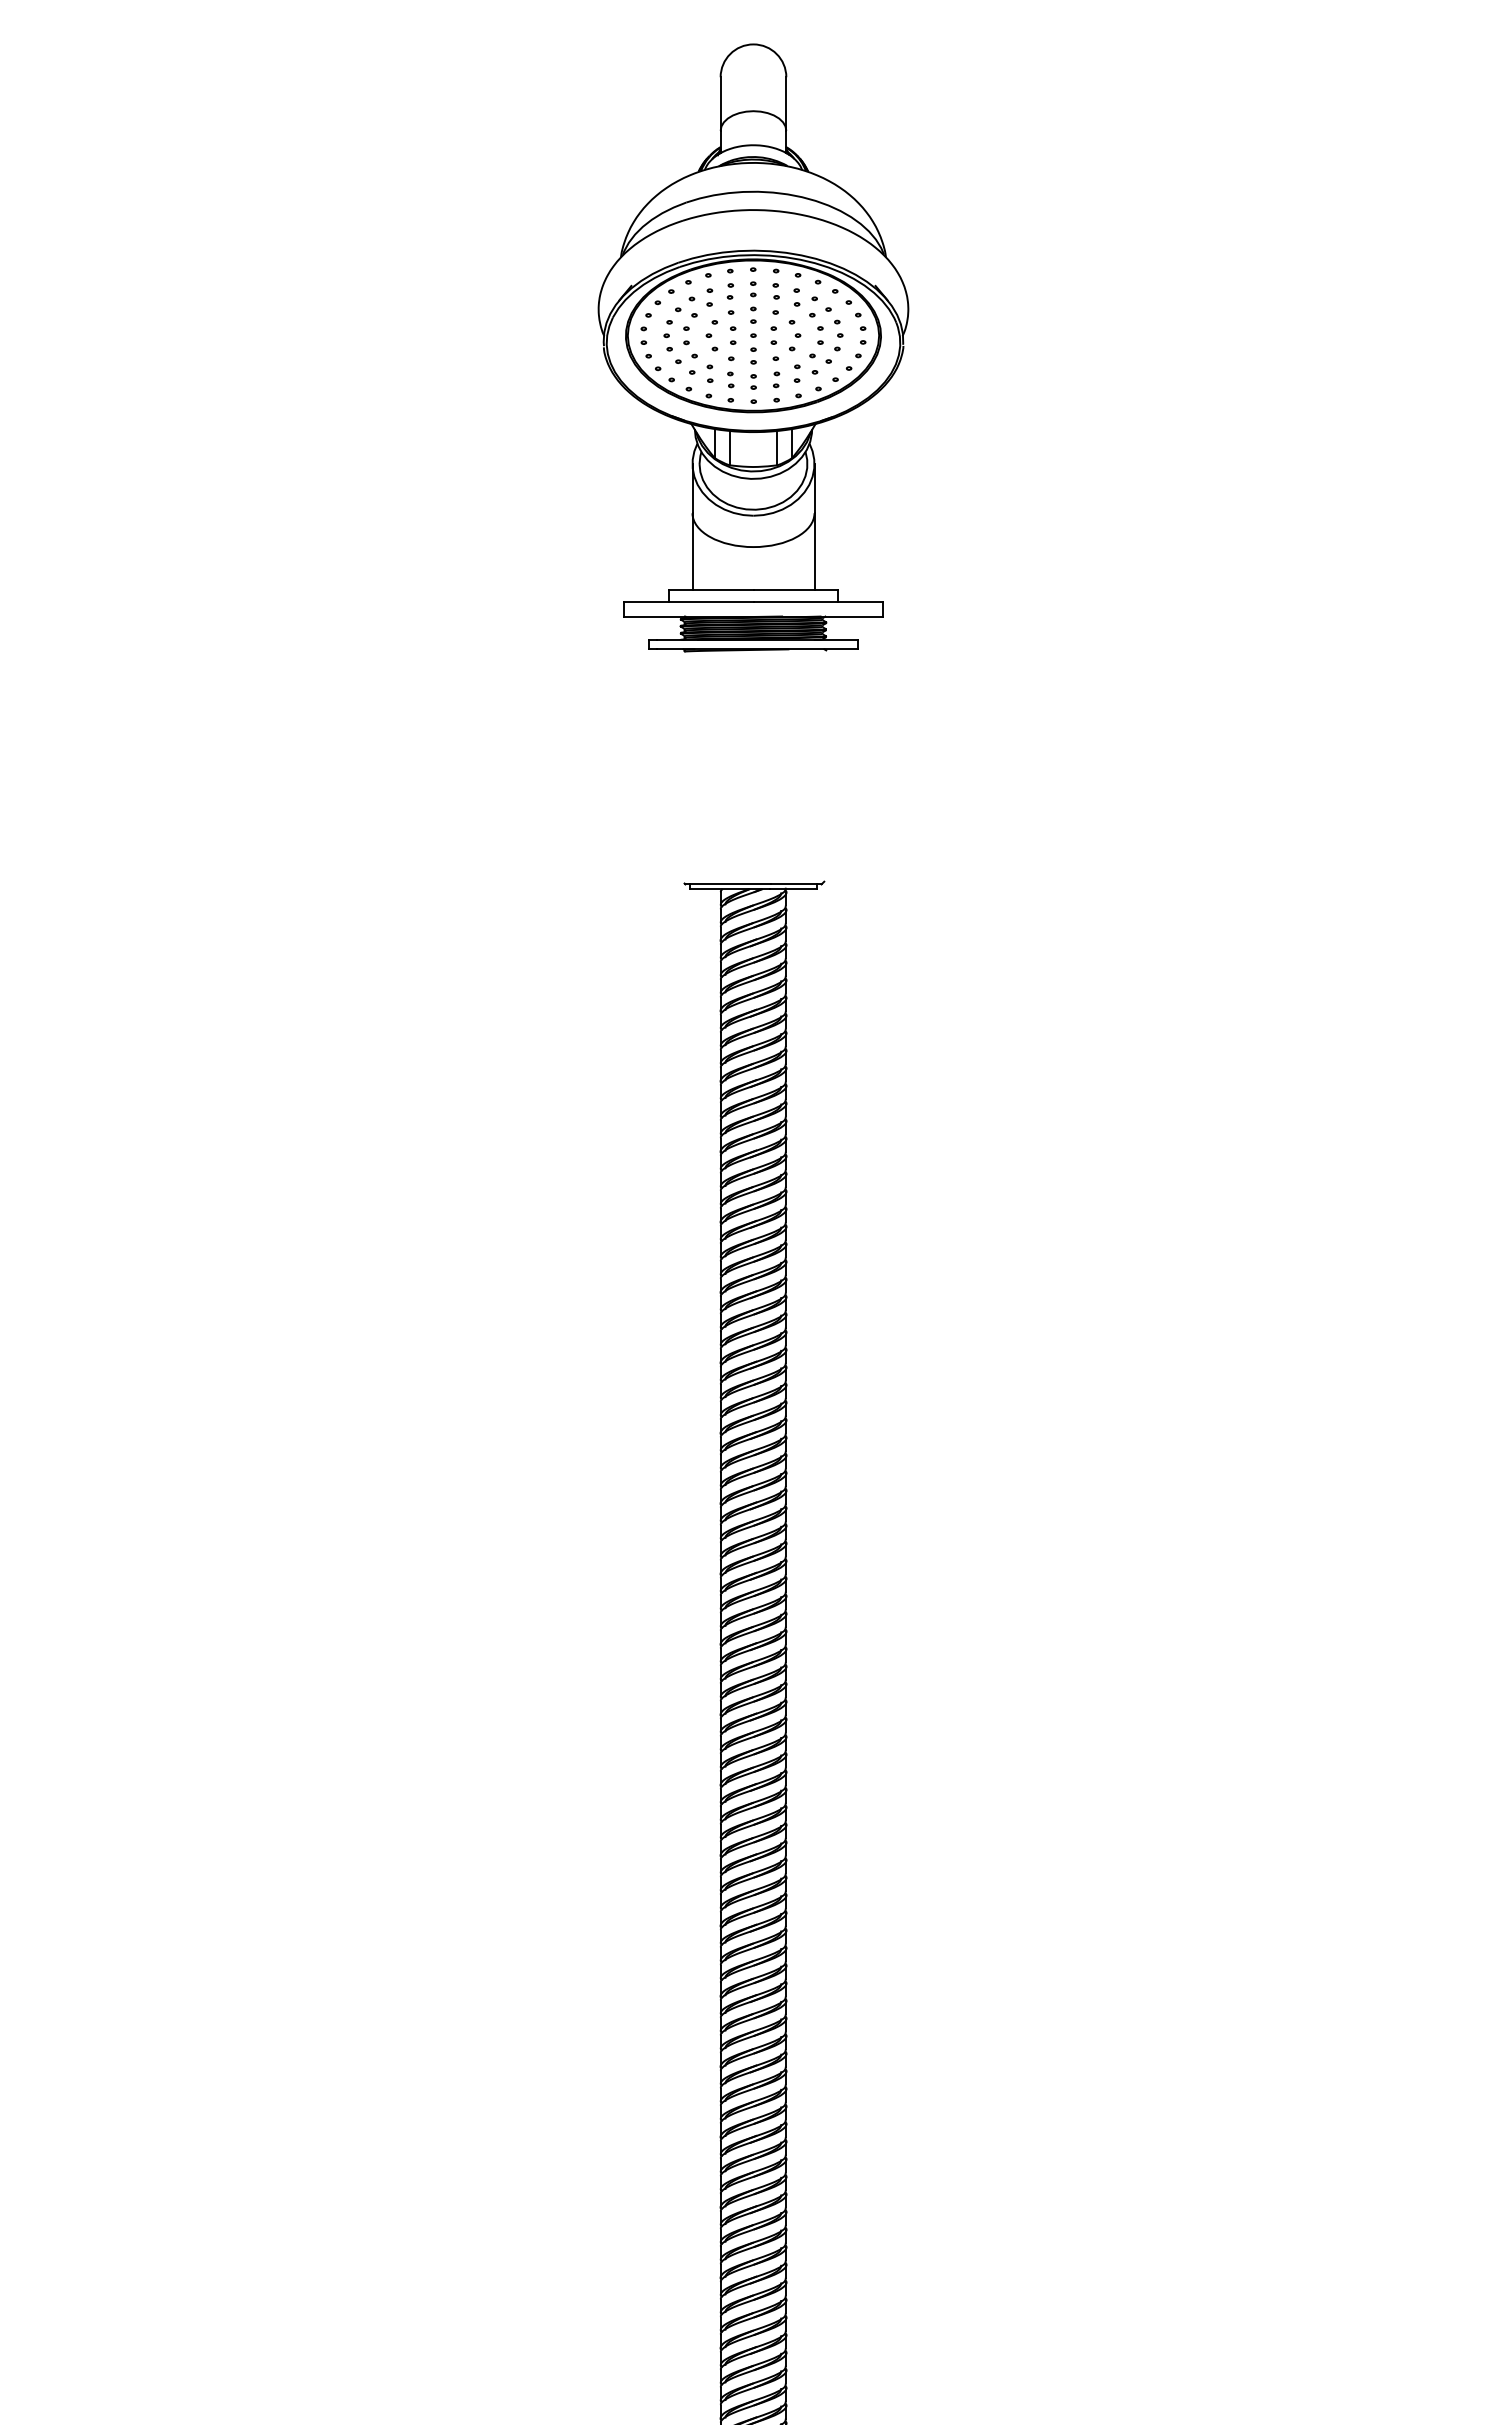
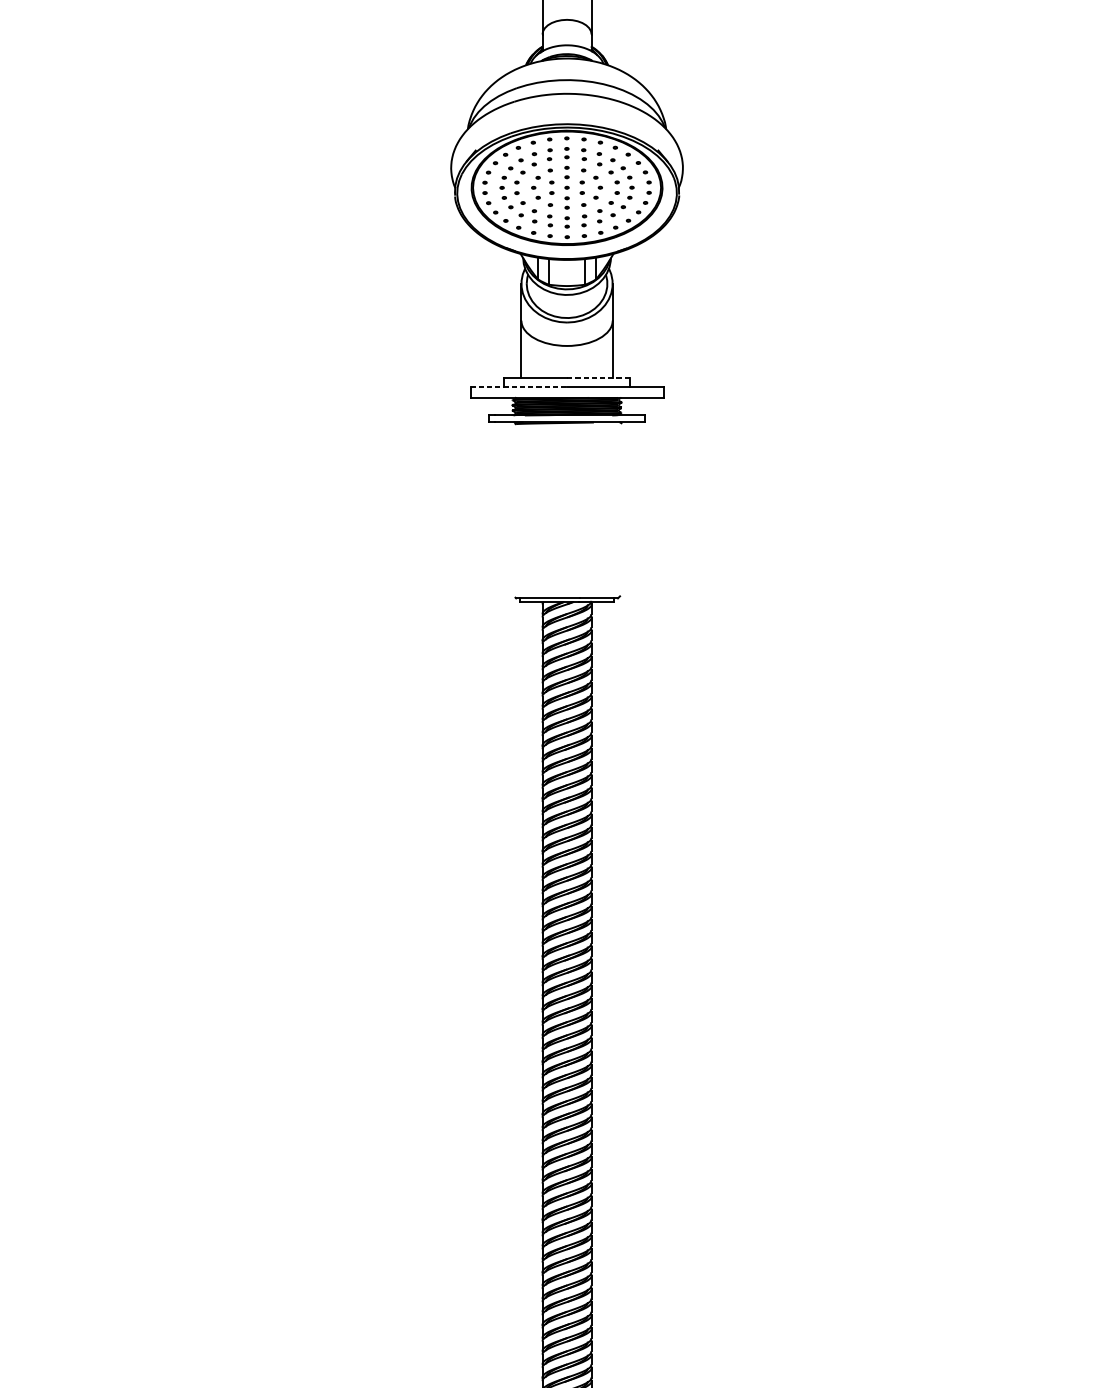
line: (796, 589) -> (599, 377), solid -> dashed
line: (688, 602) -> (518, 387), solid -> dashed

